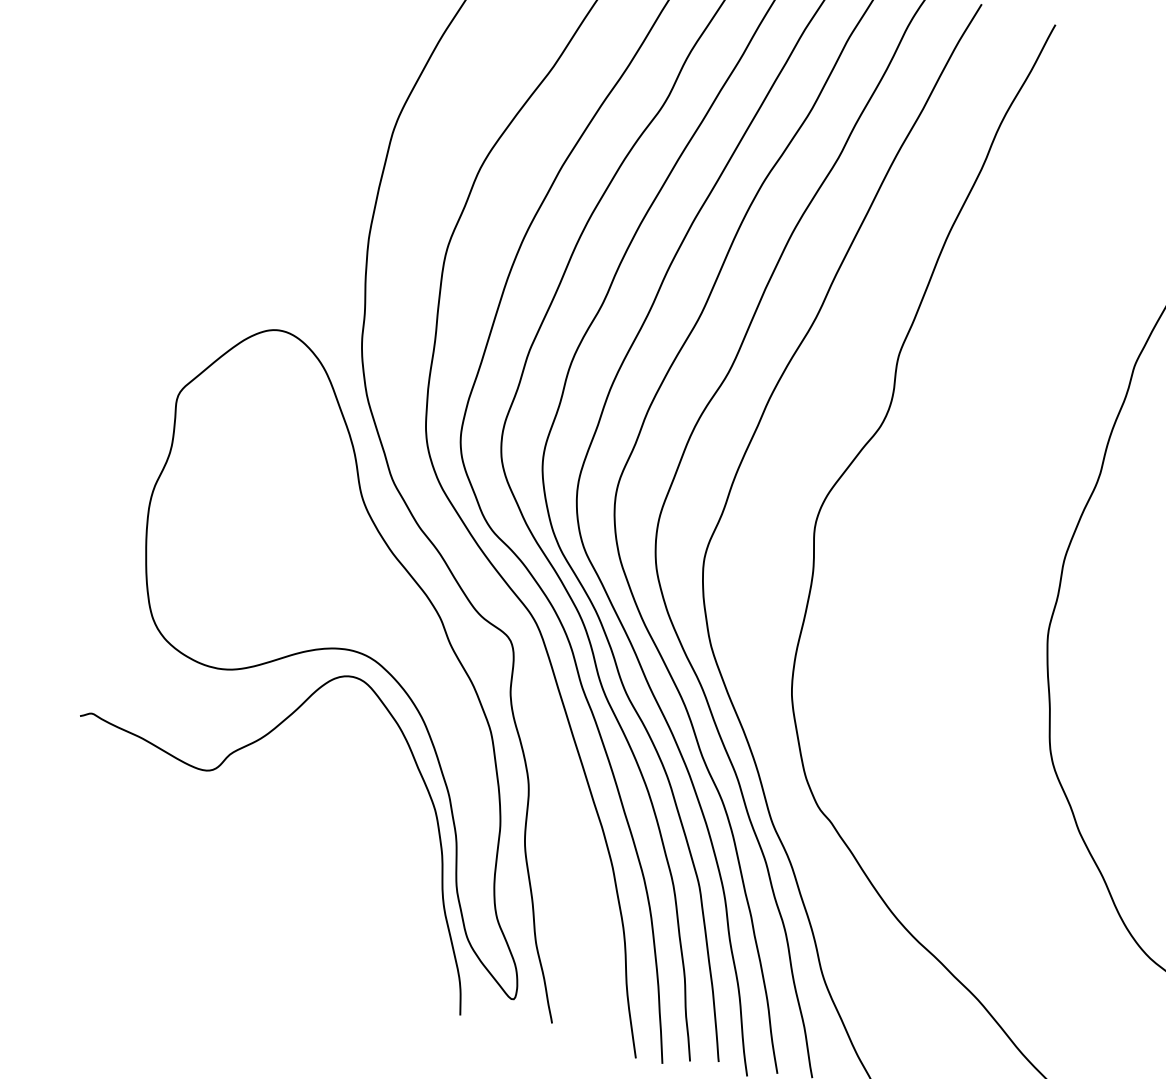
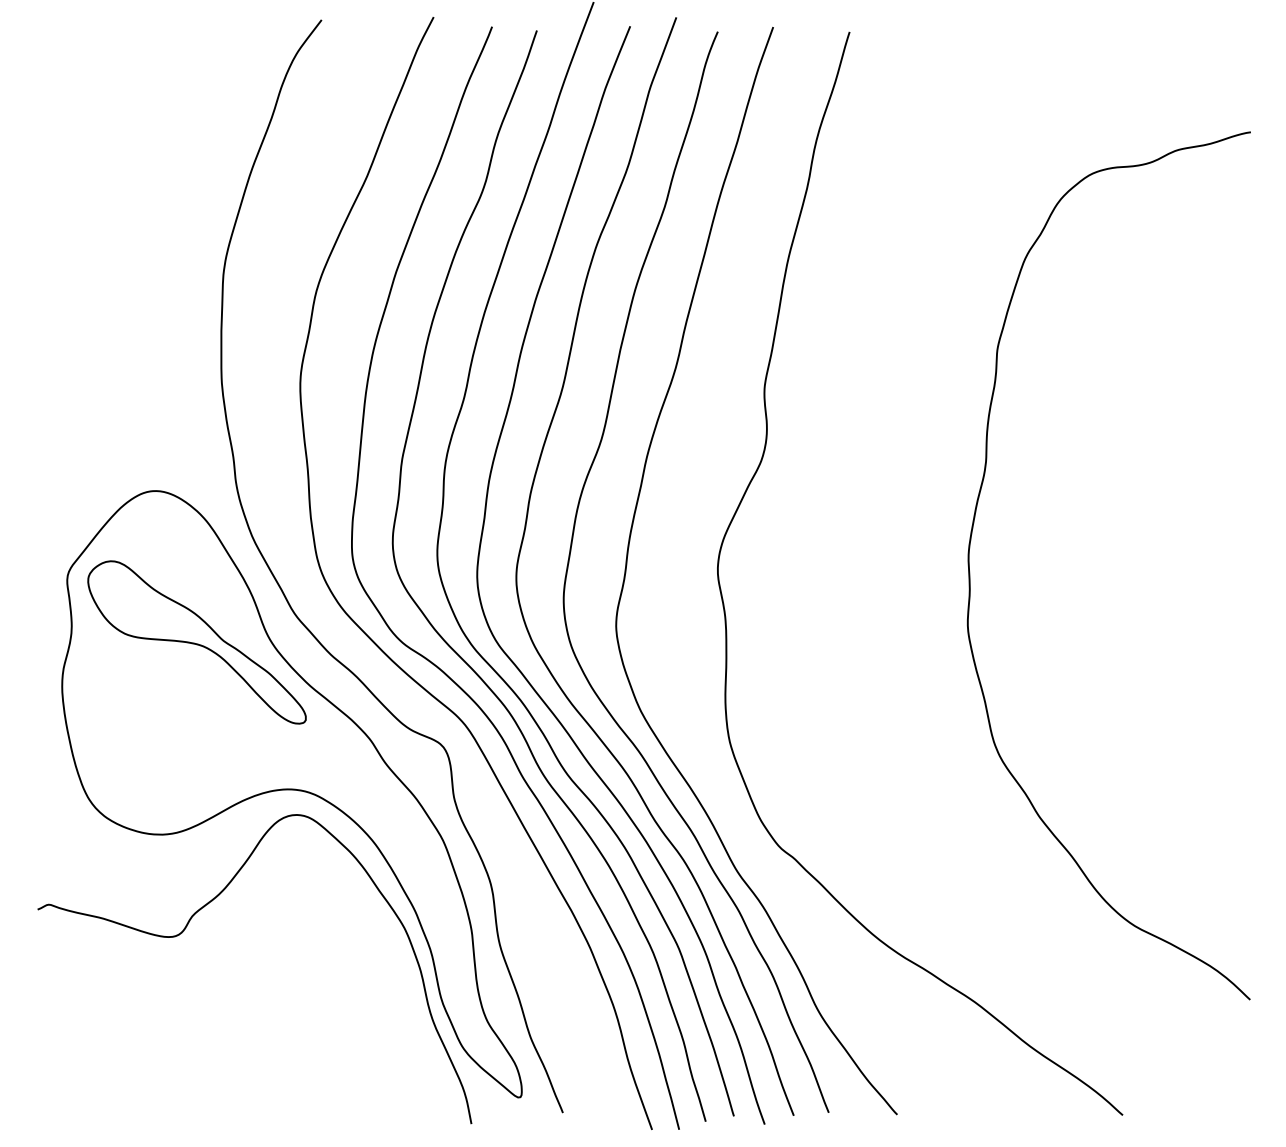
part: (290, 487) -> (196, 642), added

